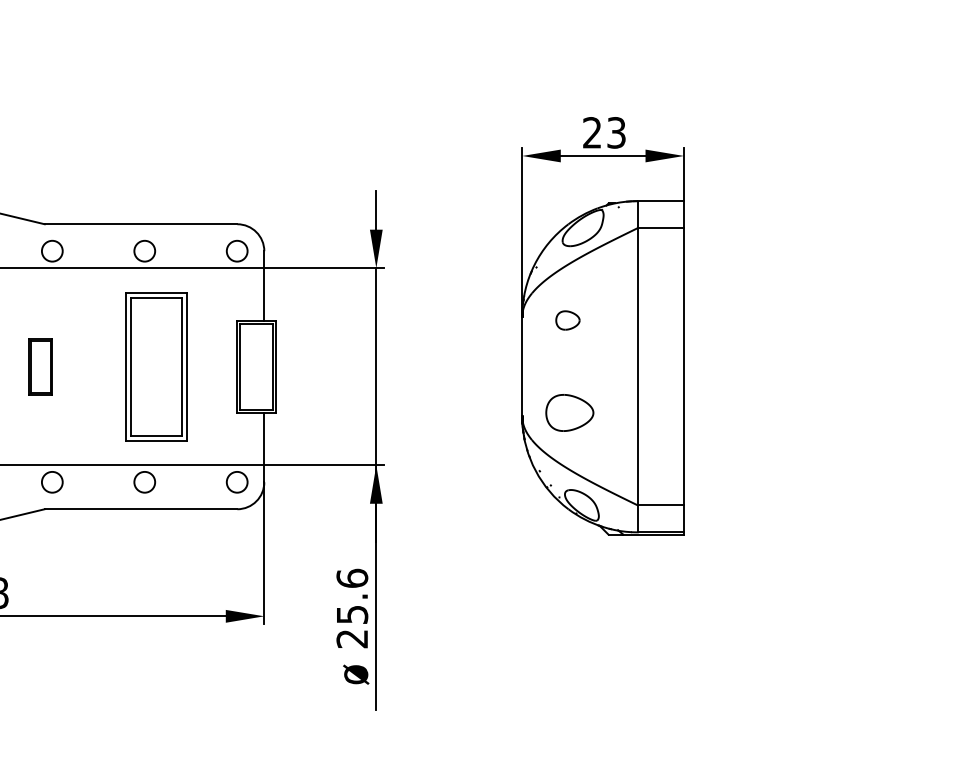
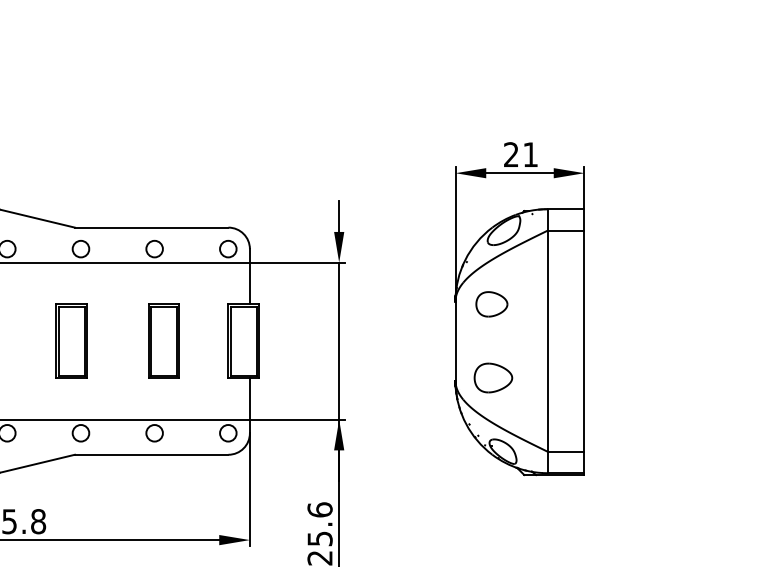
text: (616, 132) -> (530, 154), 23 -> 21
part: (567, 320) -> (491, 304), size x1.67
part: (40, 366) -> (71, 340), size x1.67
part: (156, 366) -> (163, 340), size x0.62

